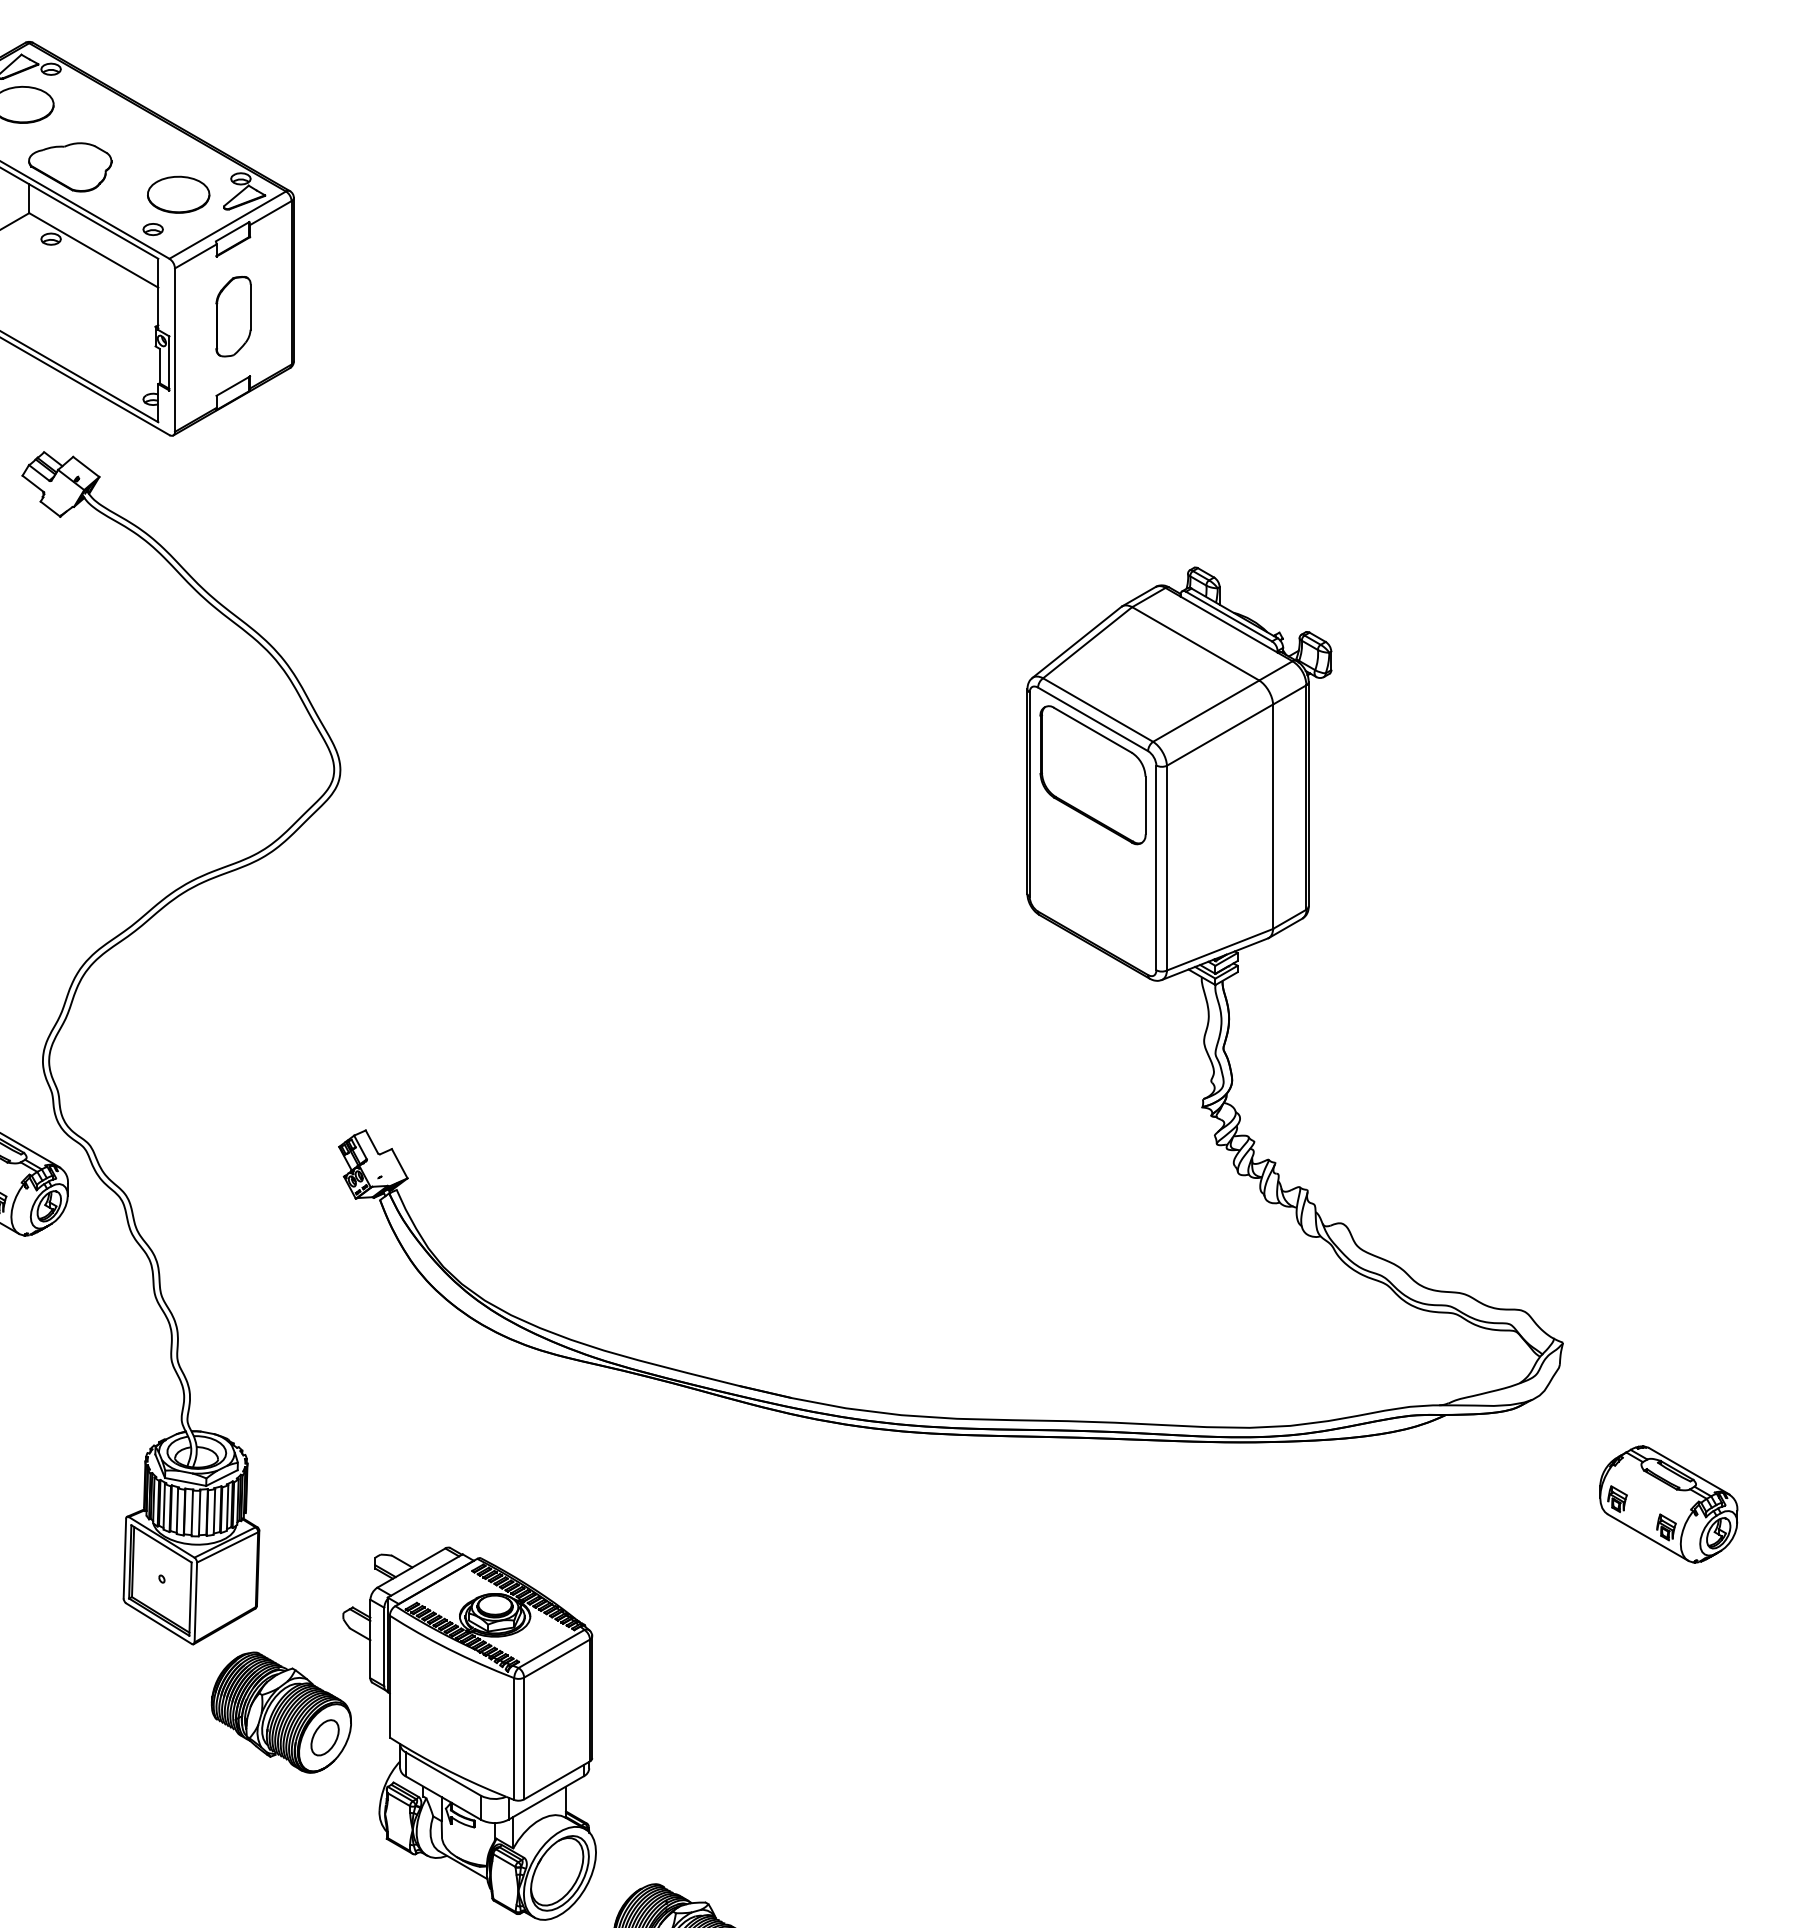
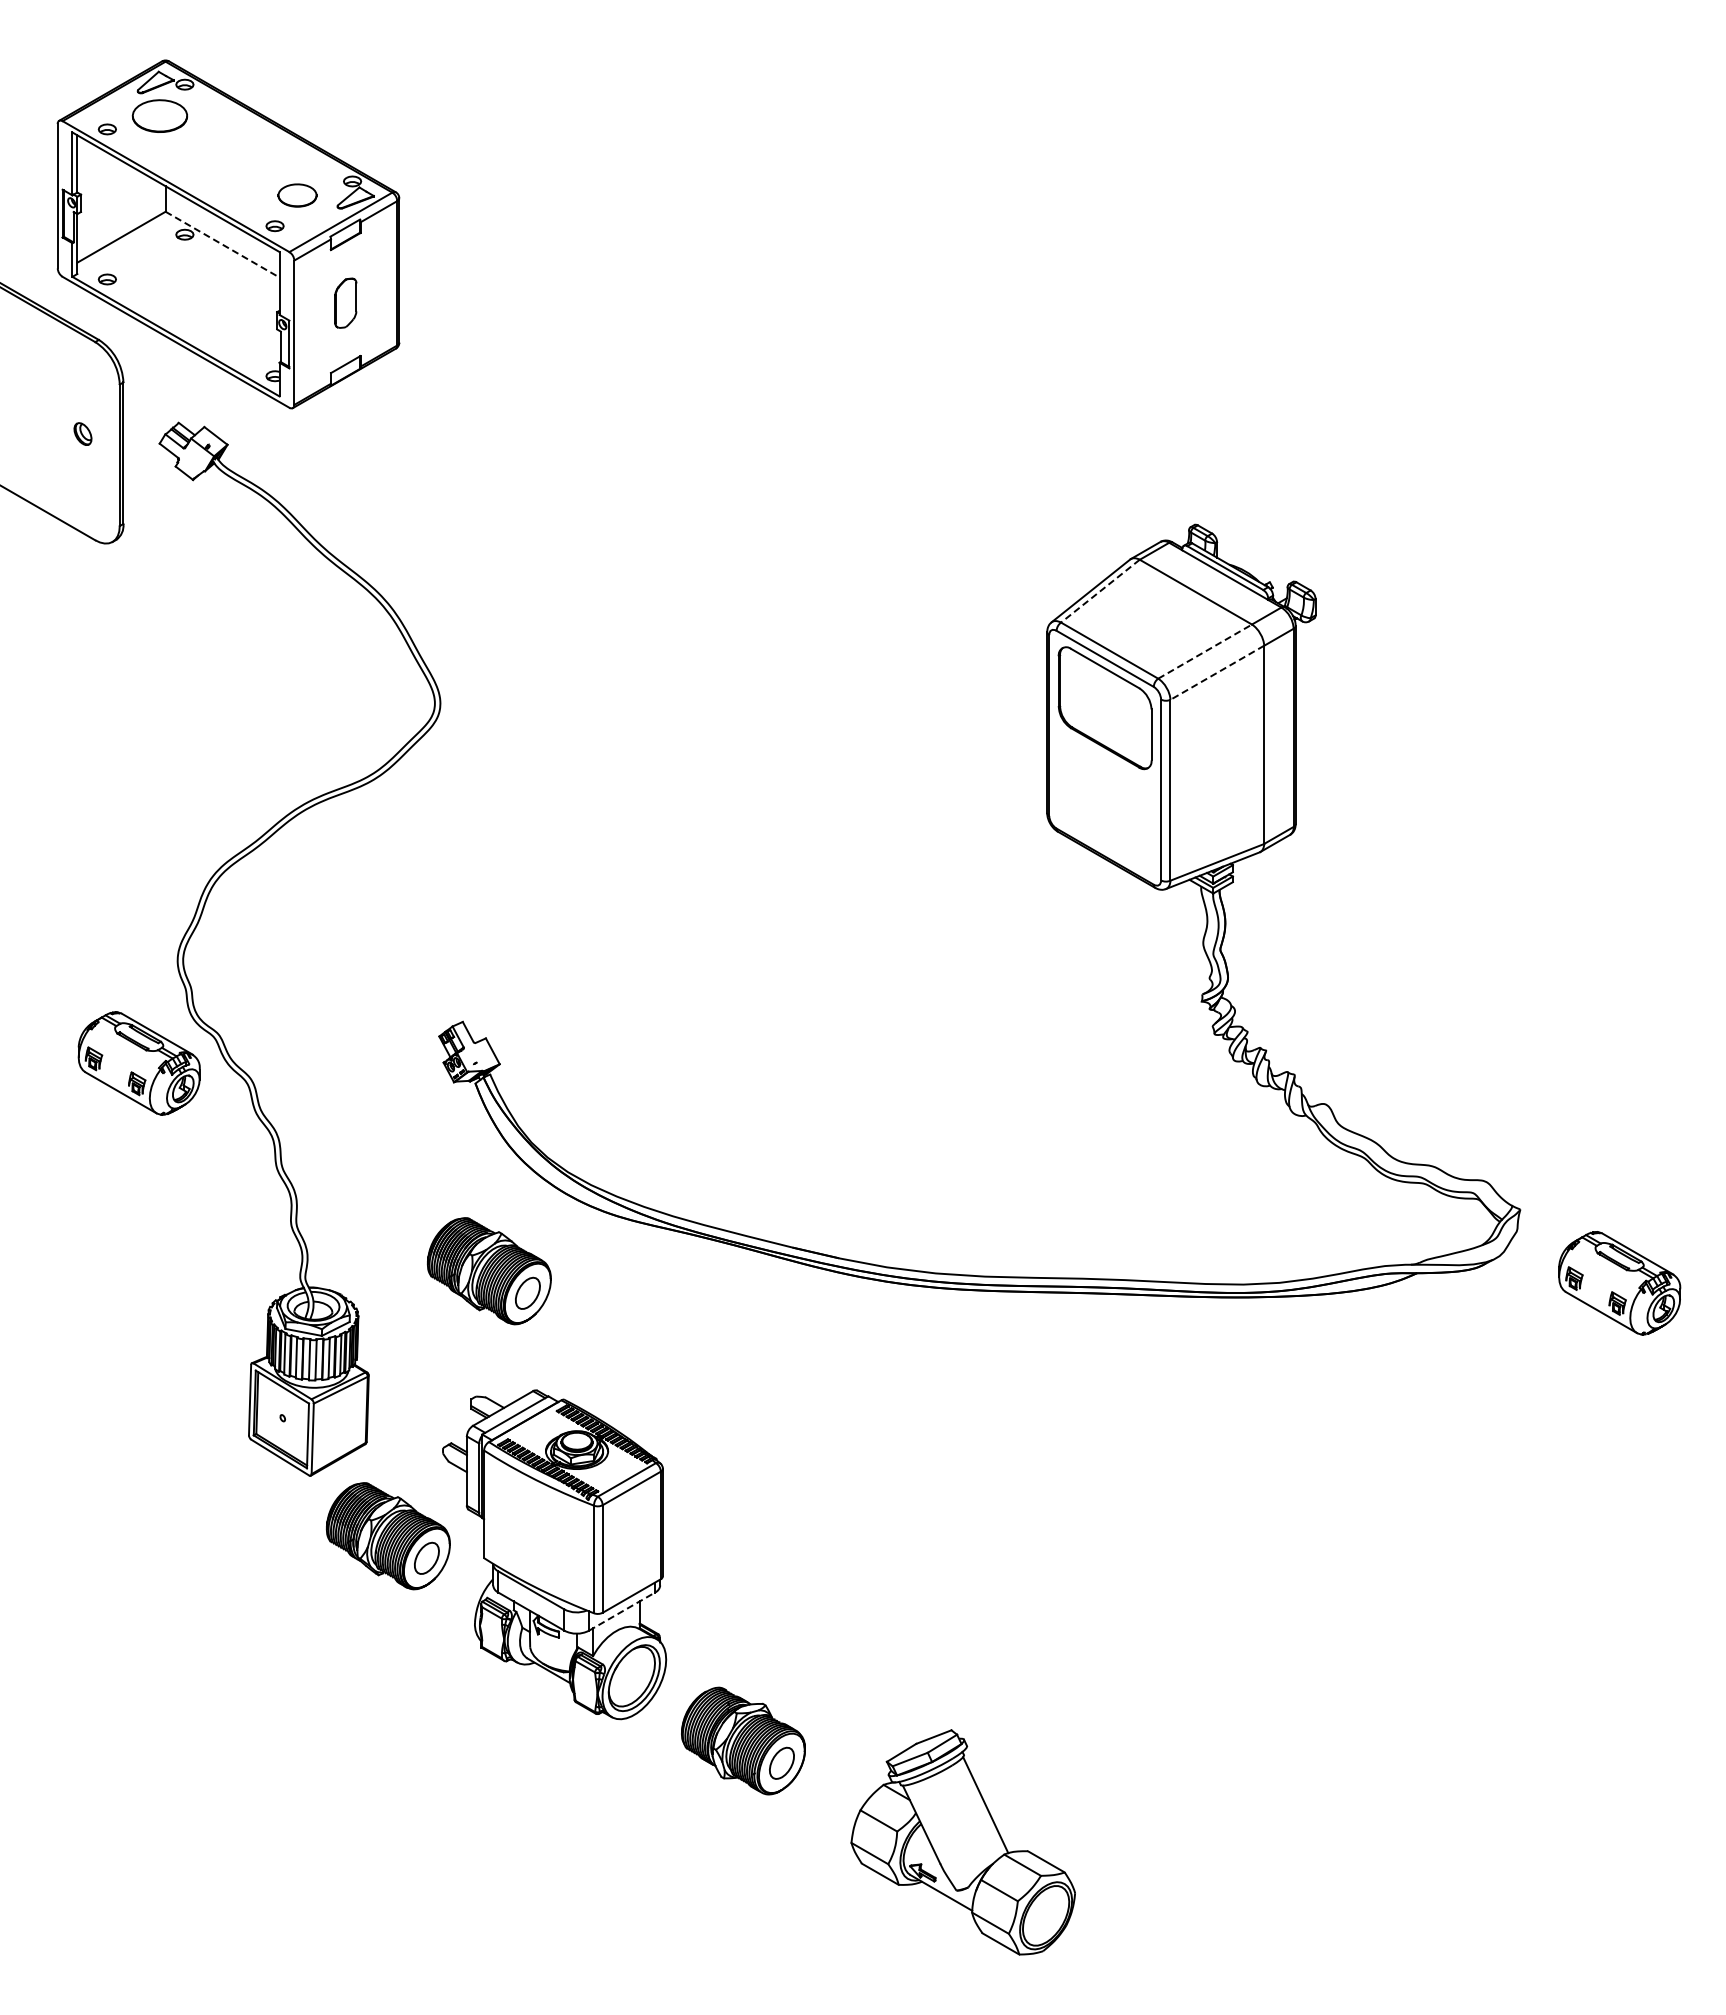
part: (69, 167) -> (201, 171), removed
part: (178, 194) -> (297, 195), size x0.7
line: (93, 250) -> (222, 244), solid -> dashed
part: (232, 317) -> (345, 303), size x0.7
line: (1087, 643) -> (1100, 591), solid -> dashed
line: (1206, 711) -> (1205, 651), solid -> dashed
line: (1219, 735) -> (1216, 673), solid -> dashed
part: (395, 1412) -> (489, 1271), added
part: (1668, 1504) -> (1619, 1283), moved
line: (546, 1797) -> (622, 1611), solid -> dashed

